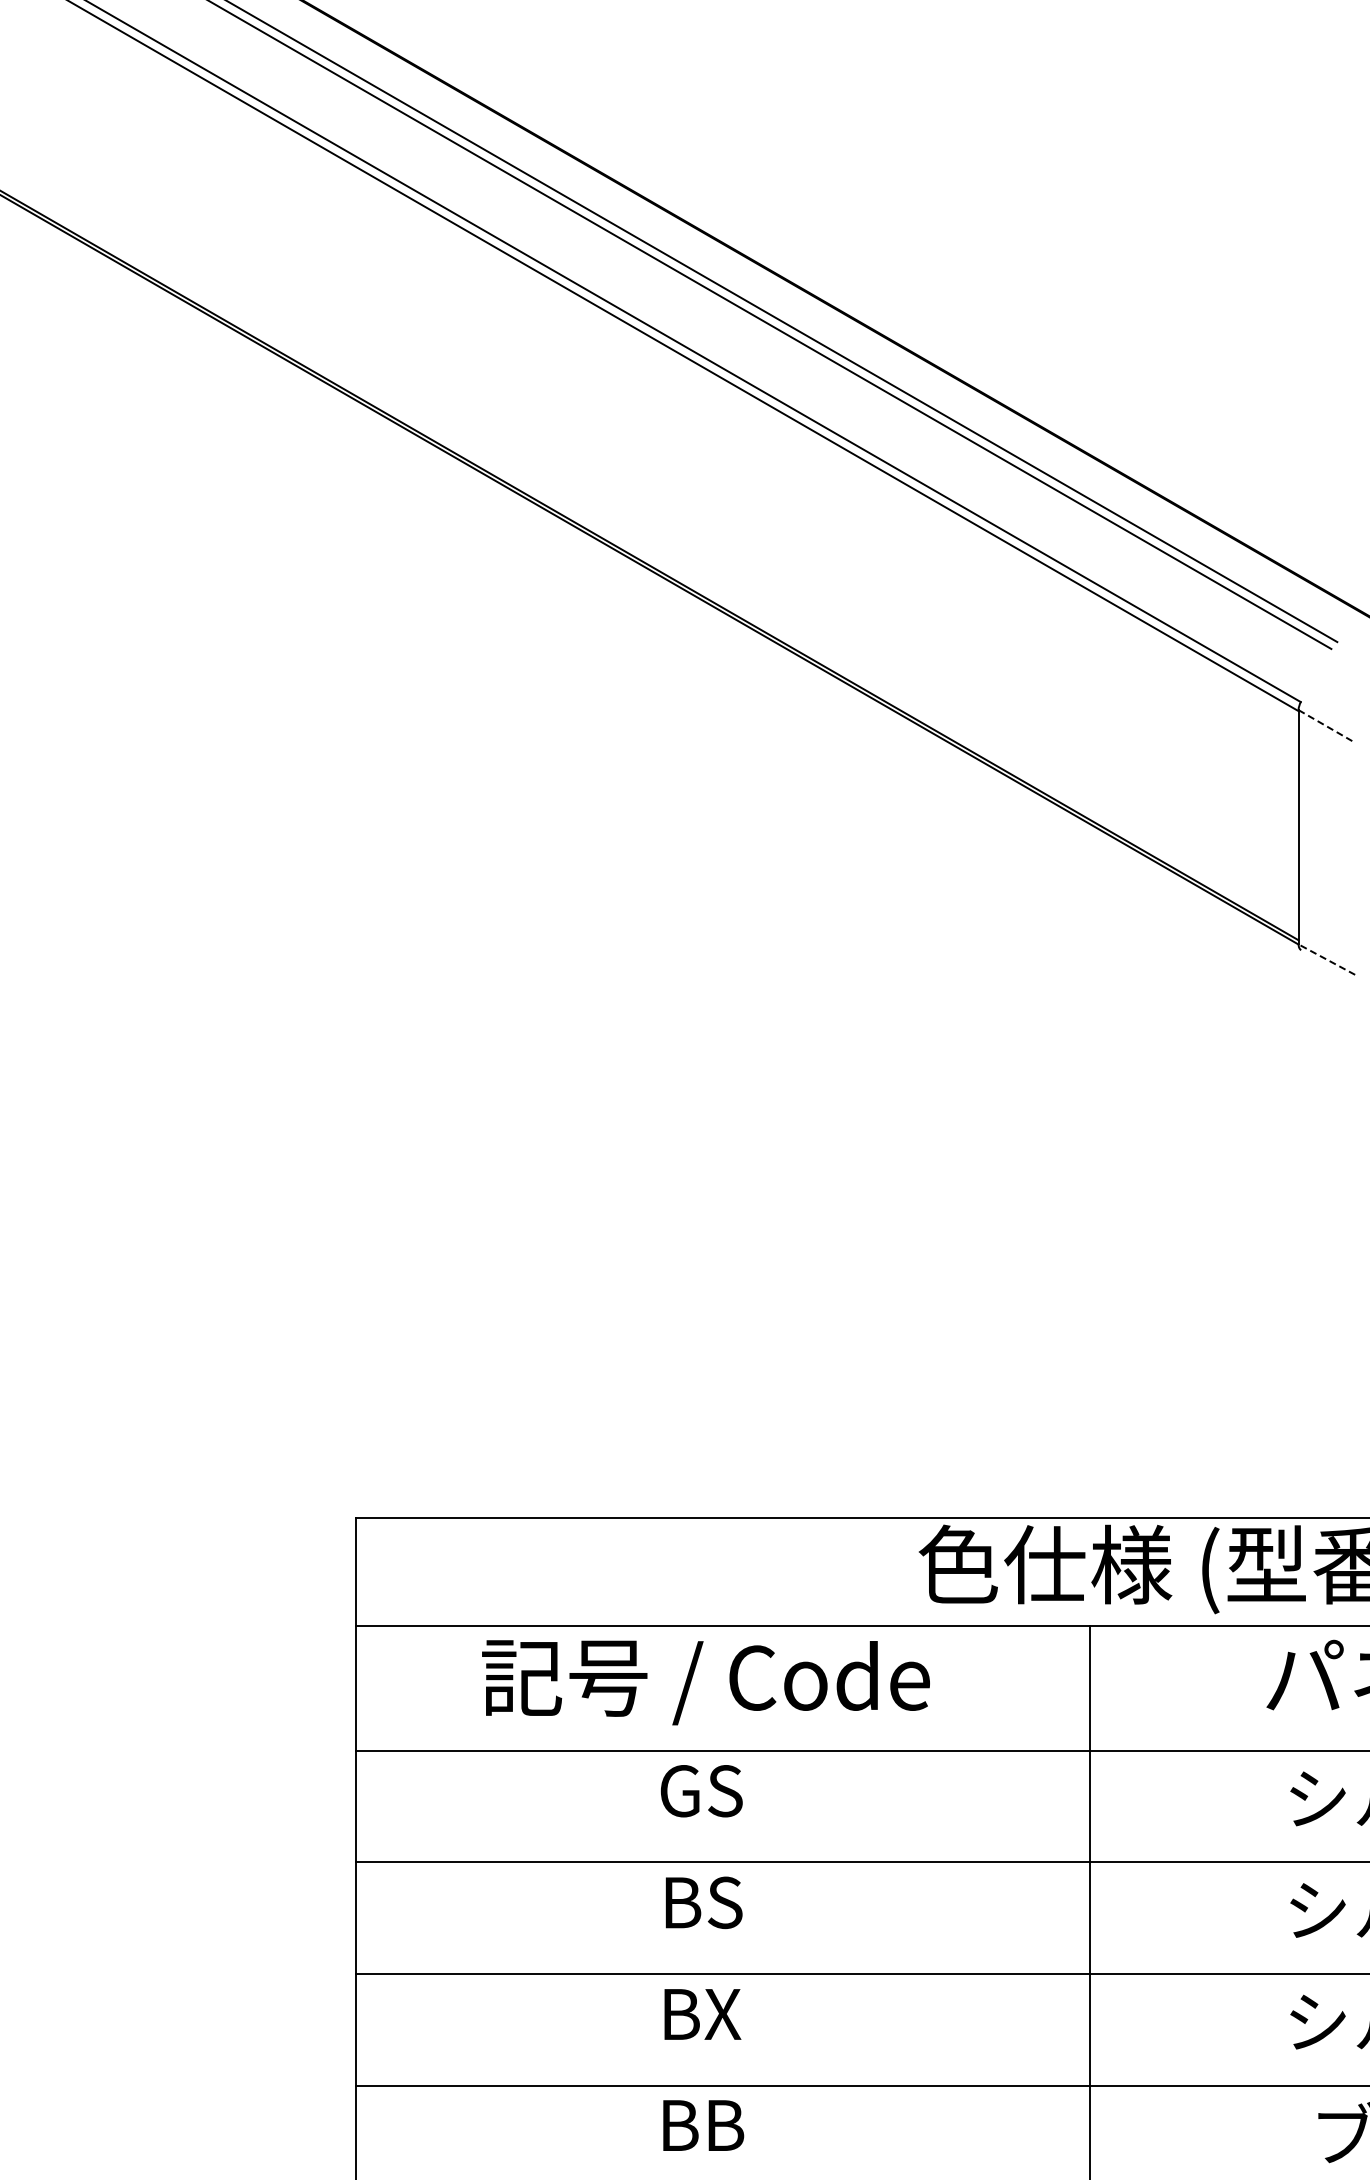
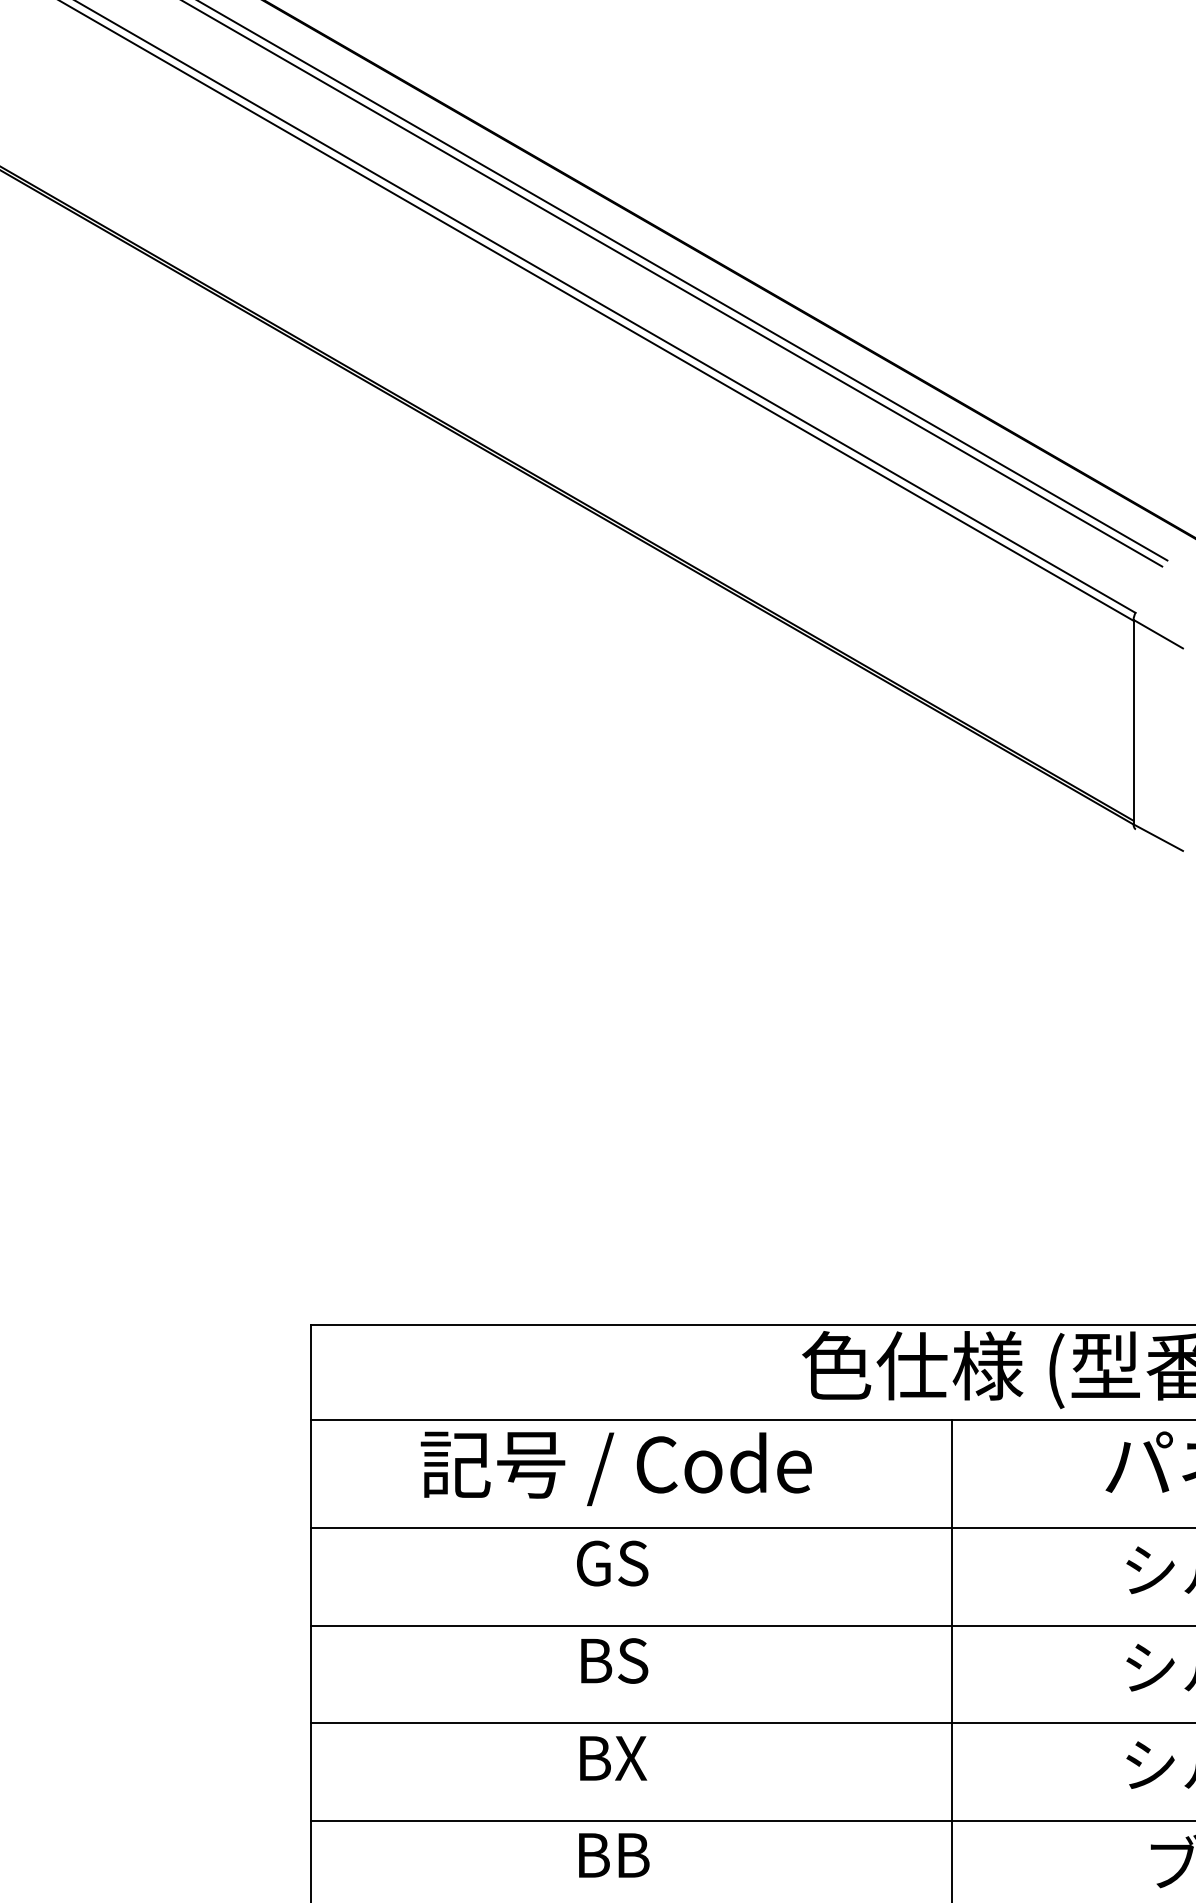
line: (1326, 726) -> (1157, 634), dashed -> solid
line: (1326, 959) -> (1157, 837), dashed -> solid

